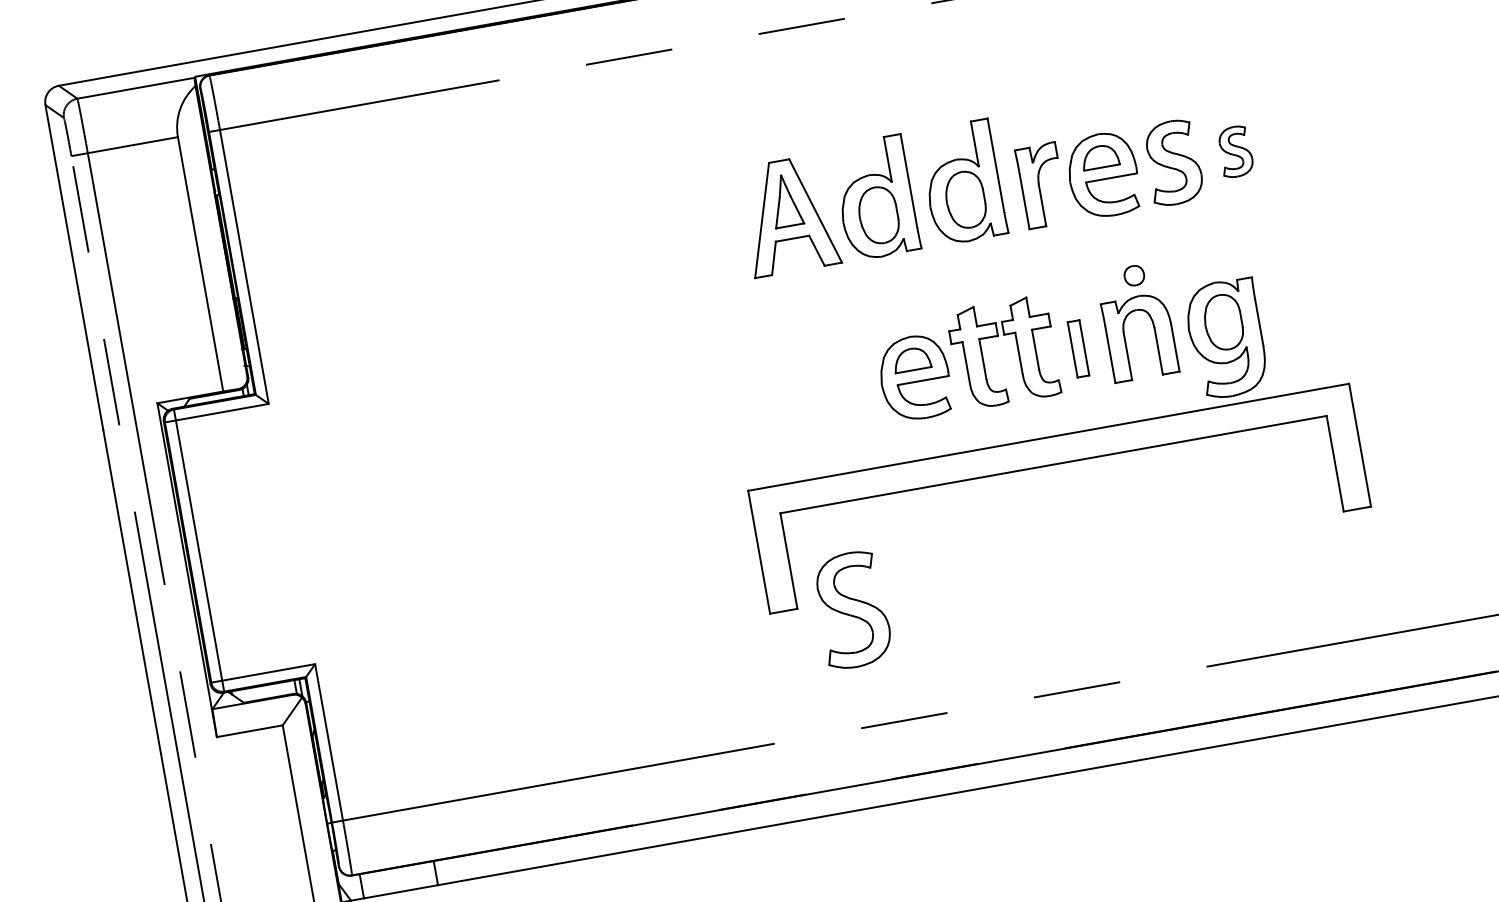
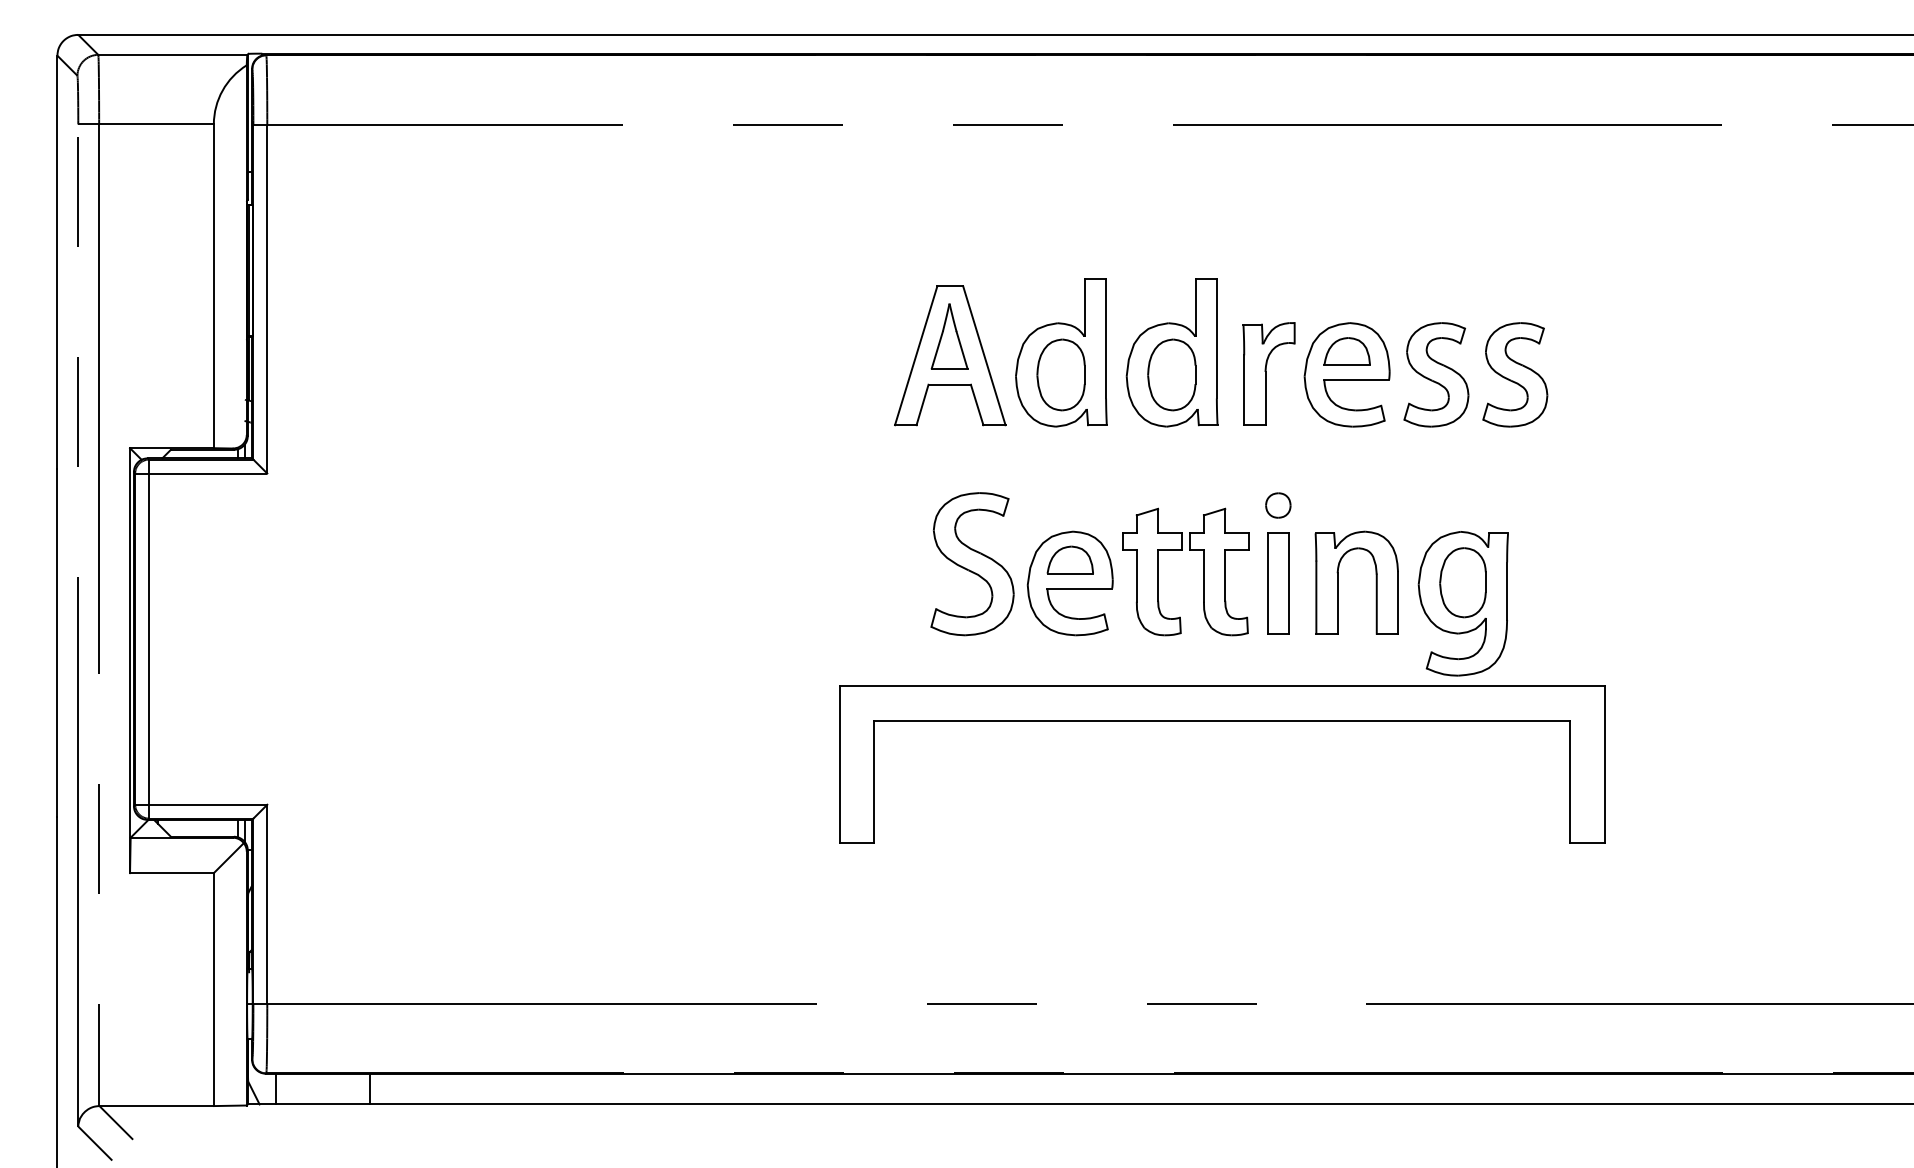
part: (1235, 151) -> (1515, 374), size x1.67
part: (1134, 275) -> (1278, 505), moved
part: (1078, 348) -> (1278, 583), size x1.43
part: (852, 610) -> (972, 564), moved

